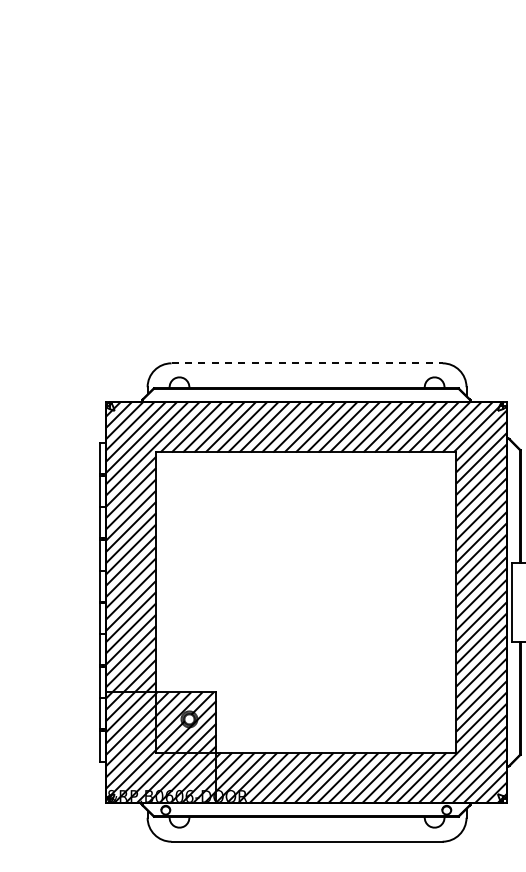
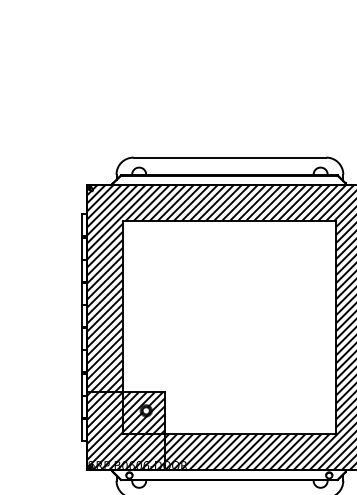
line: (307, 363) -> (230, 157), dashed -> solid

